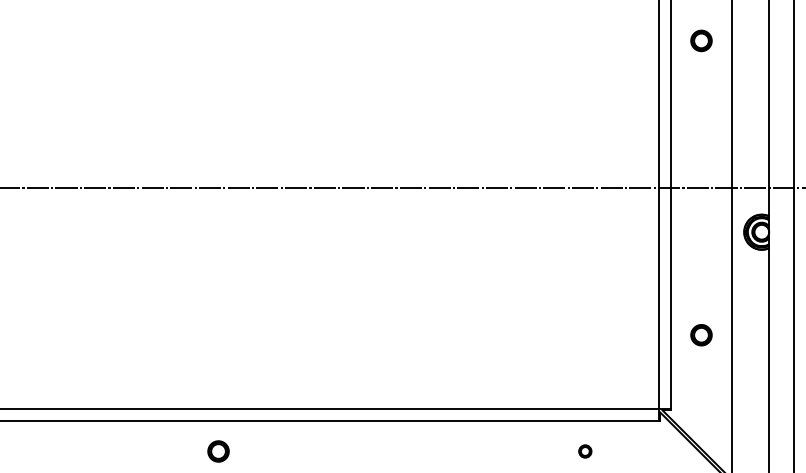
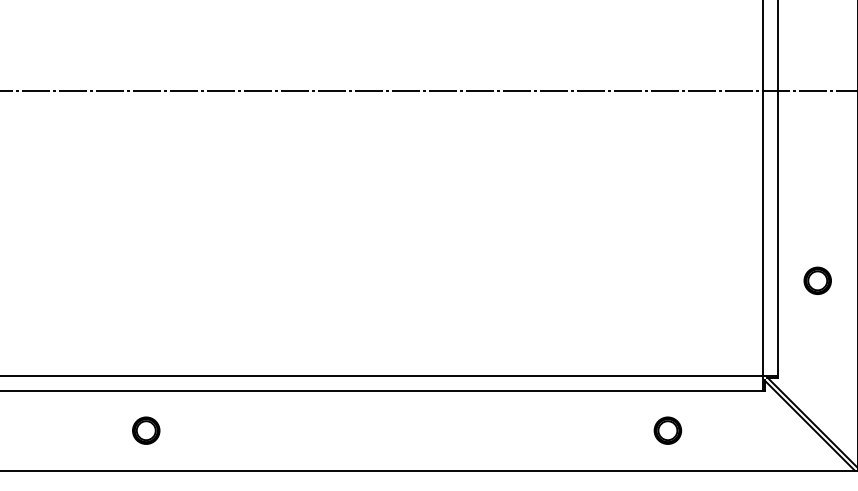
part: (218, 451) -> (146, 430), moved
part: (585, 451) -> (668, 430), size x1.67

